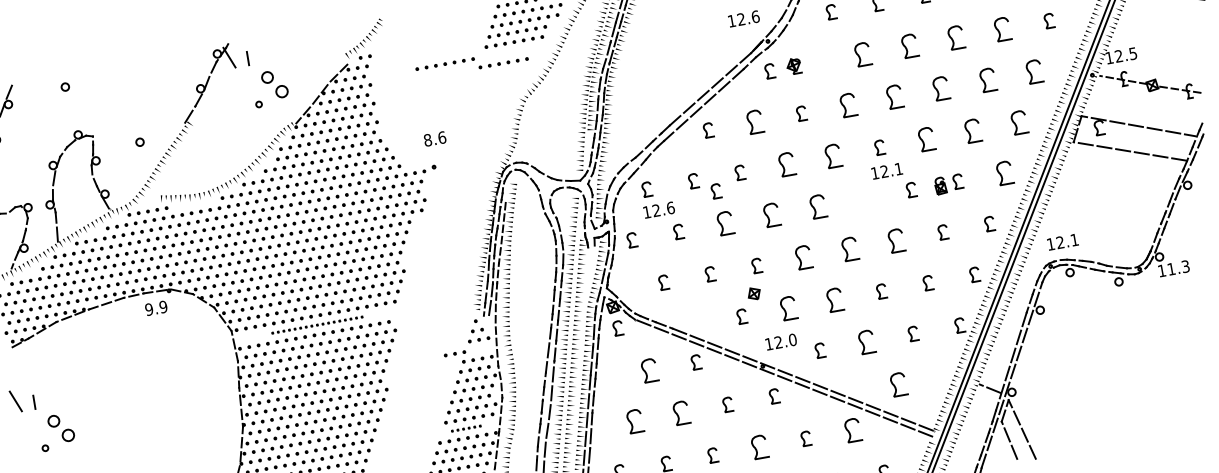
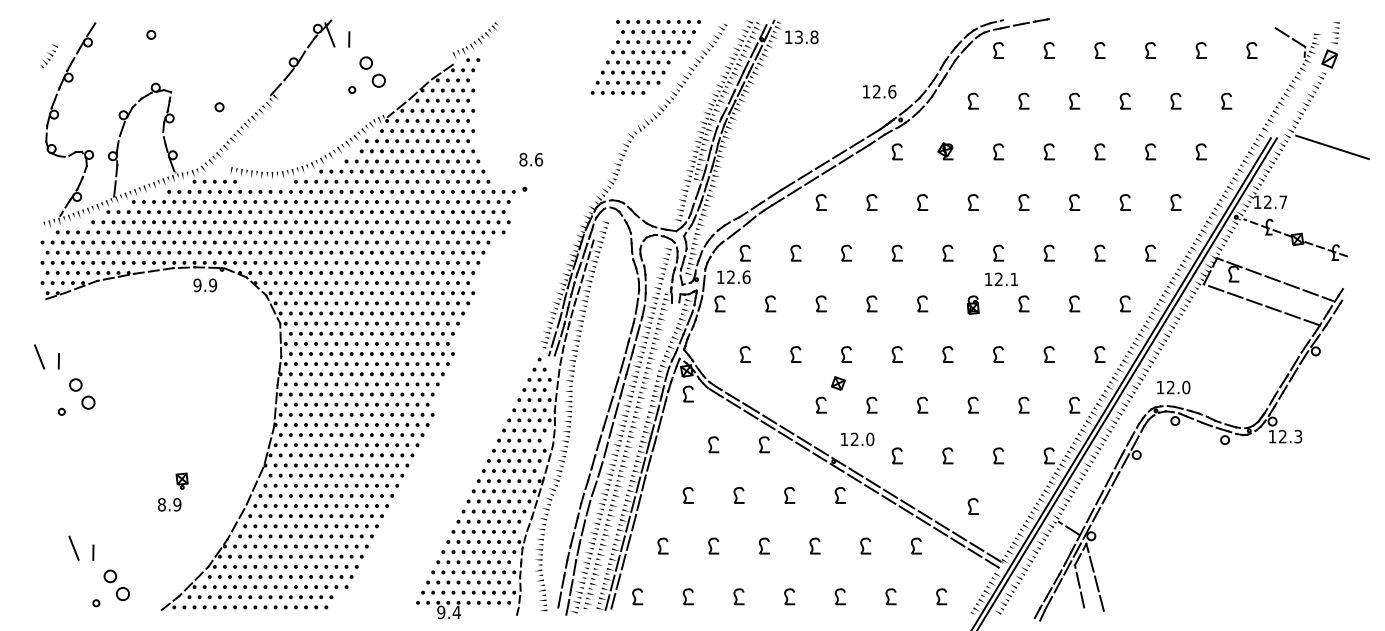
part: (1002, 29) -> (1150, 151), size x0.62
part: (955, 37) -> (1099, 151), size x0.62
part: (909, 45) -> (1048, 151), size x0.62
text: (1133, 53) -> (1283, 202), 12.5 -> 12.7
part: (863, 54) -> (998, 151), size x0.62
part: (444, 63) -> (627, 82), moved
part: (794, 66) -> (945, 151), moved
part: (1034, 71) -> (1175, 202), size x0.62
part: (987, 80) -> (1124, 202), size x0.62
part: (941, 88) -> (1074, 202), size x0.62
part: (894, 96) -> (1023, 202), size x0.62
part: (847, 105) -> (972, 202), size x0.62
part: (1019, 121) -> (1150, 252), size x0.62
part: (754, 122) -> (871, 202), size x0.62
part: (972, 130) -> (1099, 252), size x0.62
part: (925, 138) -> (1048, 252), size x0.62
part: (832, 155) -> (947, 252), size x0.62
part: (786, 163) -> (896, 252), size x0.62
part: (1003, 172) -> (1124, 303), size x0.62
part: (939, 185) -> (972, 304), moved
part: (715, 190) -> (817, 267), removed
part: (818, 206) -> (922, 303), size x0.62
text: (658, 209) -> (733, 276), moved
part: (771, 214) -> (871, 303), size x0.62
part: (724, 223) -> (820, 303), size x0.62
text: (1074, 239) -> (1186, 387), 12.1 -> 12.0
part: (896, 240) -> (998, 354), size x0.62
part: (849, 249) -> (947, 354), size x0.62
part: (802, 257) -> (896, 354), size x0.62
text: (1171, 269) -> (1282, 436), 11.3 -> 12.3
part: (835, 299) -> (922, 404), size x0.62
part: (788, 307) -> (871, 404), size x0.62
part: (317, 325) -> (371, 333), size x1.67
part: (866, 341) -> (947, 455), size x0.62
part: (454, 353) -> (534, 389), moved
part: (649, 370) -> (713, 444), size x0.62
part: (897, 384) -> (972, 506), size x0.62
part: (681, 413) -> (738, 495), size x0.62
part: (634, 421) -> (687, 495), size x0.62
part: (466, 428) -> (509, 470), size x1.67
part: (851, 429) -> (915, 545), size x0.62
part: (759, 446) -> (814, 545), size x0.62

